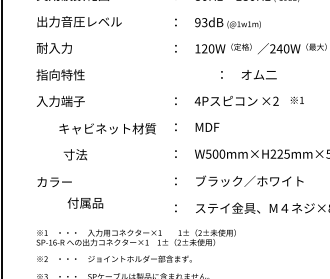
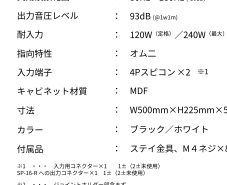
text: (248, 74) -> (135, 53), moved
text: (107, 128) -> (52, 90), moved
text: (75, 154) -> (25, 110), moved
text: (85, 202) -> (30, 148), moved

